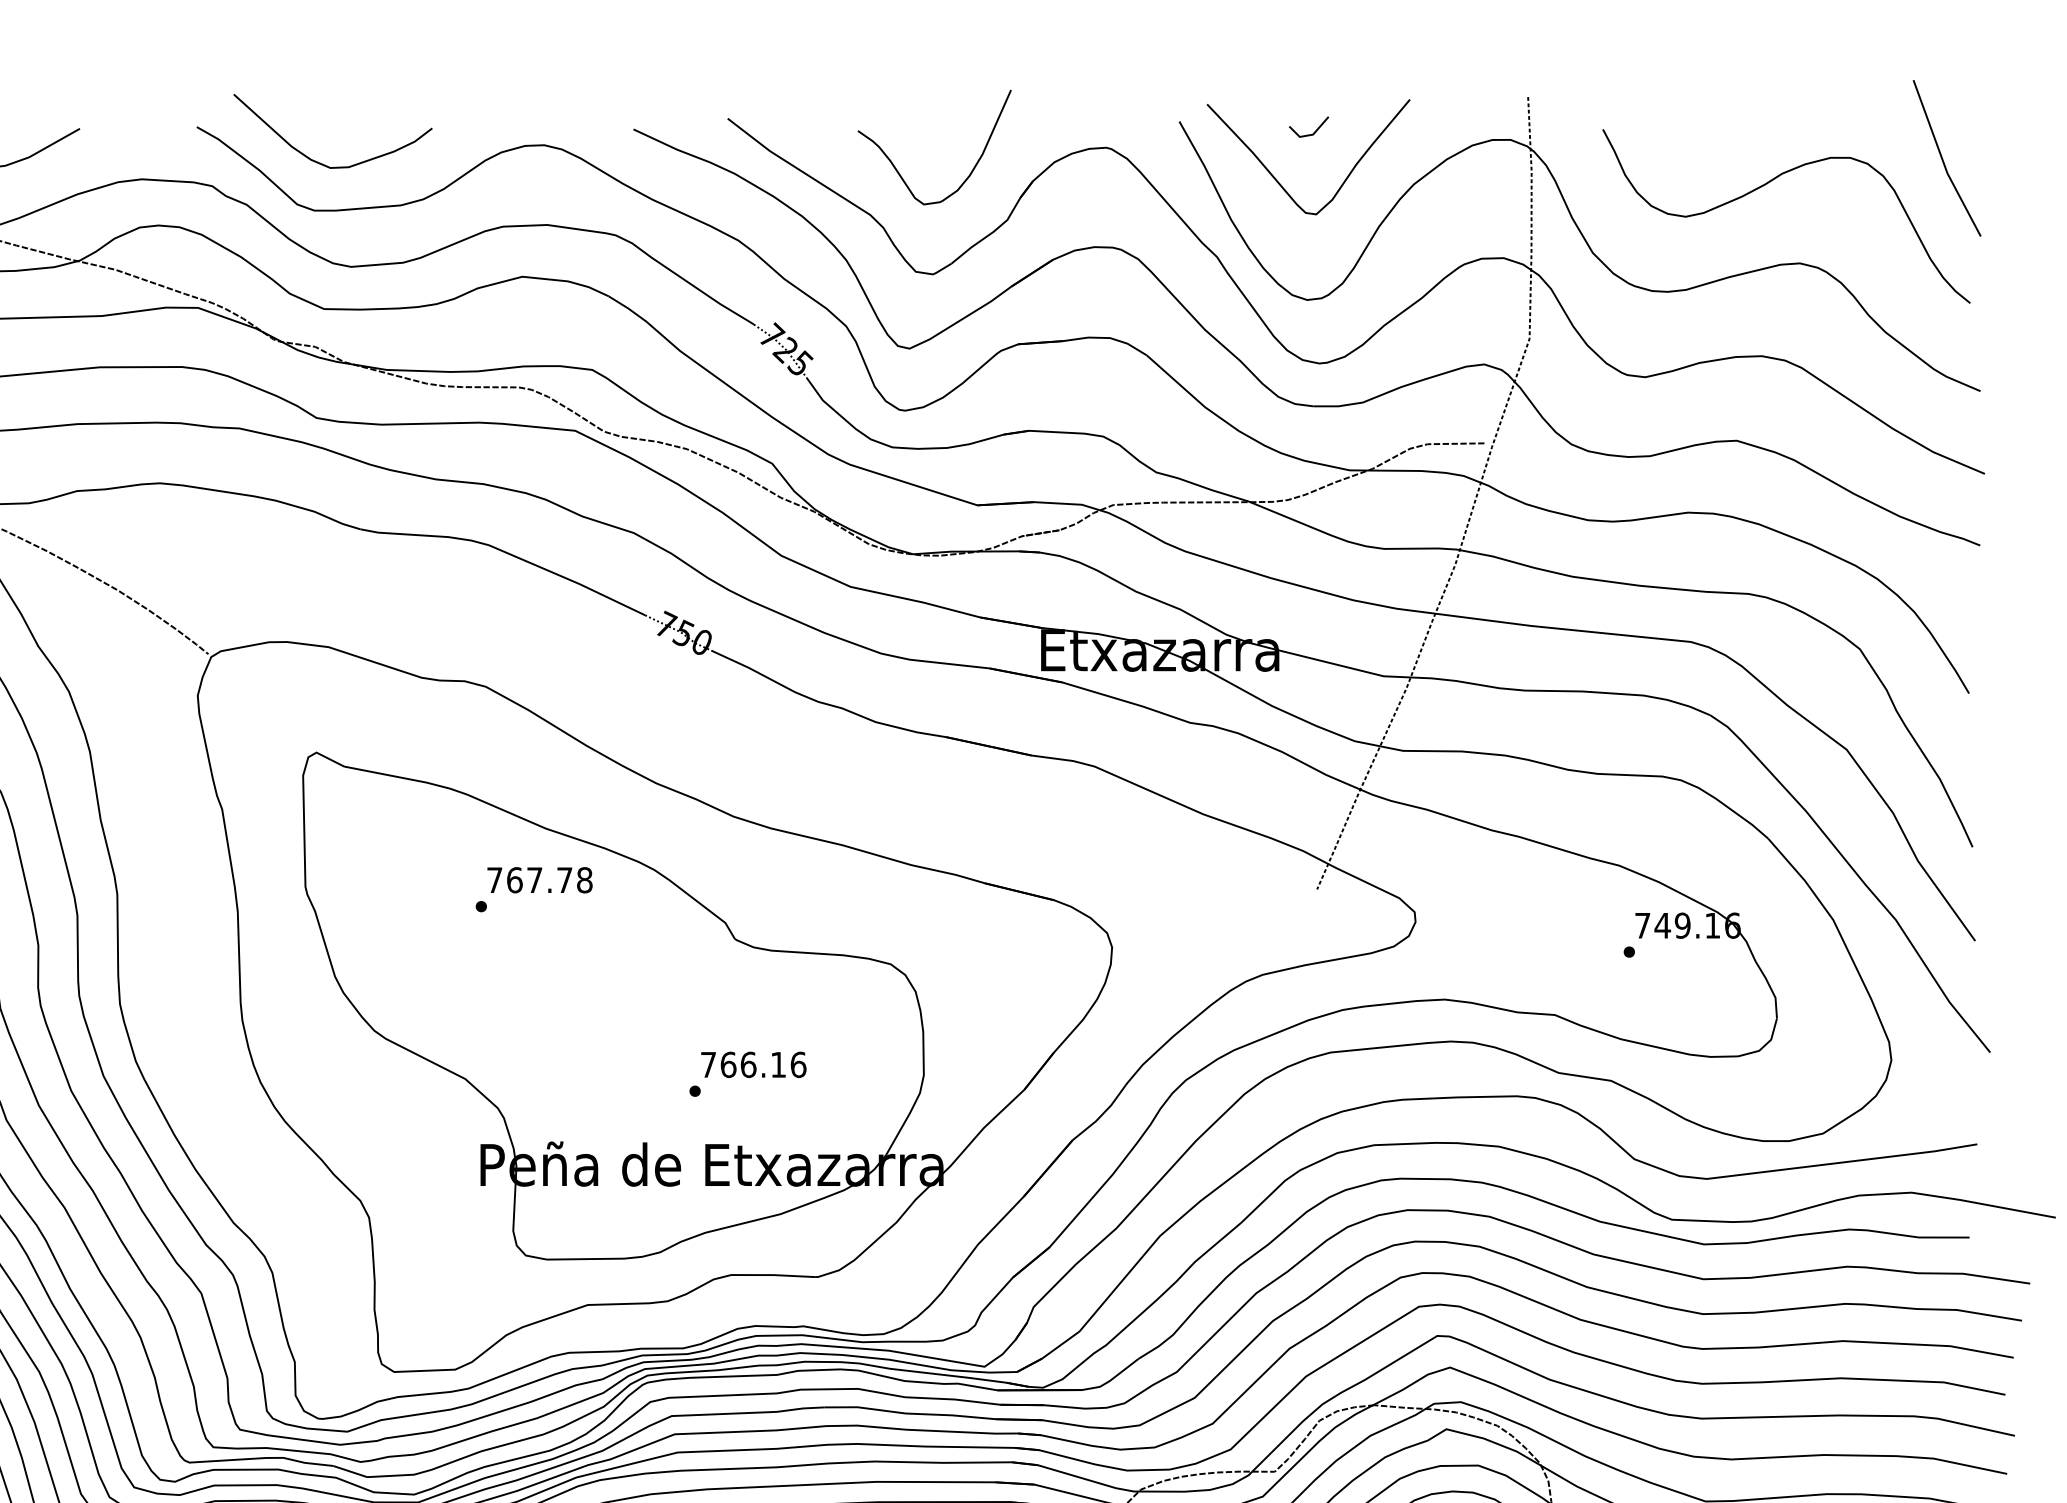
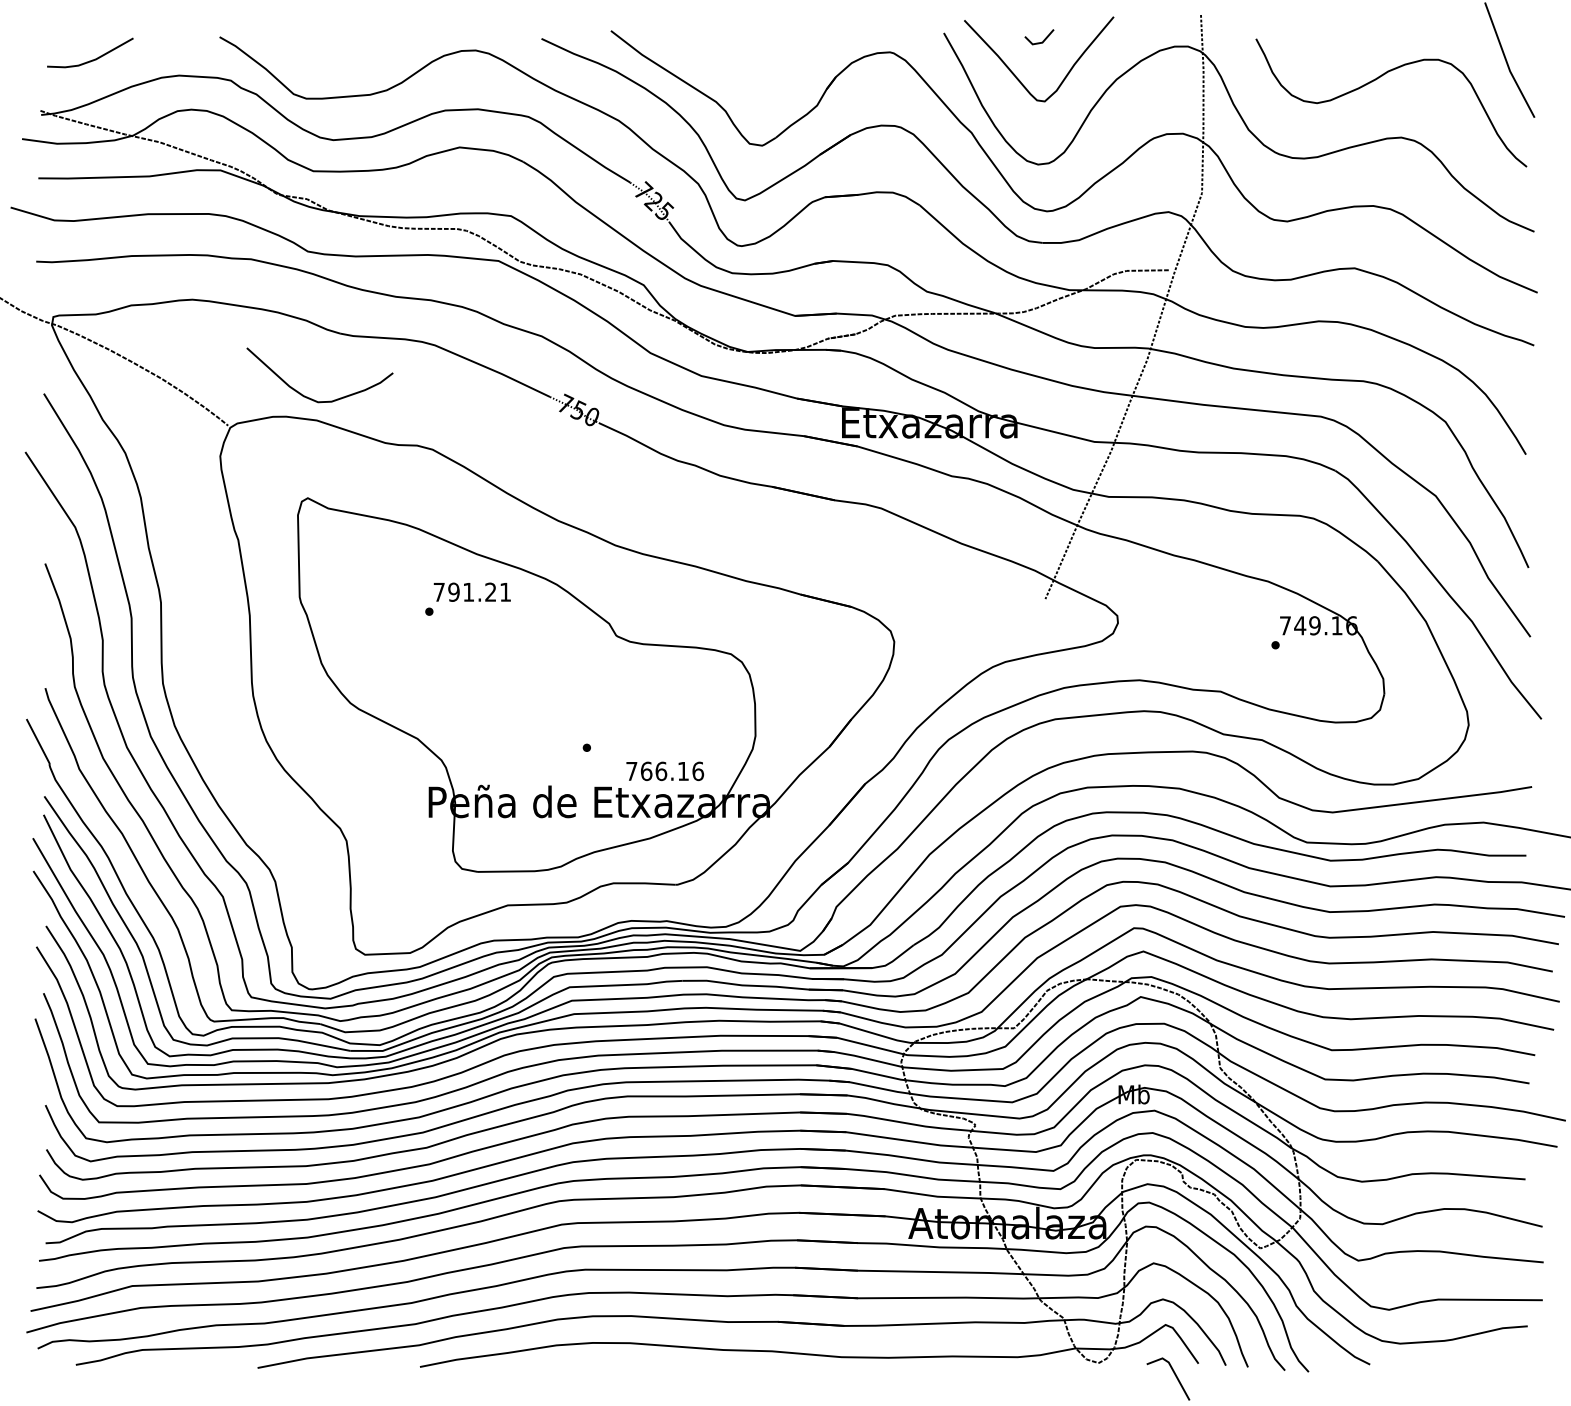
curve: (322, 162) -> (312, 398), moved
curve: (898, 169) -> (736, 68), removed
text: (549, 879) -> (479, 591), 767.78 -> 791.21
text: (754, 1065) -> (665, 771), moved

